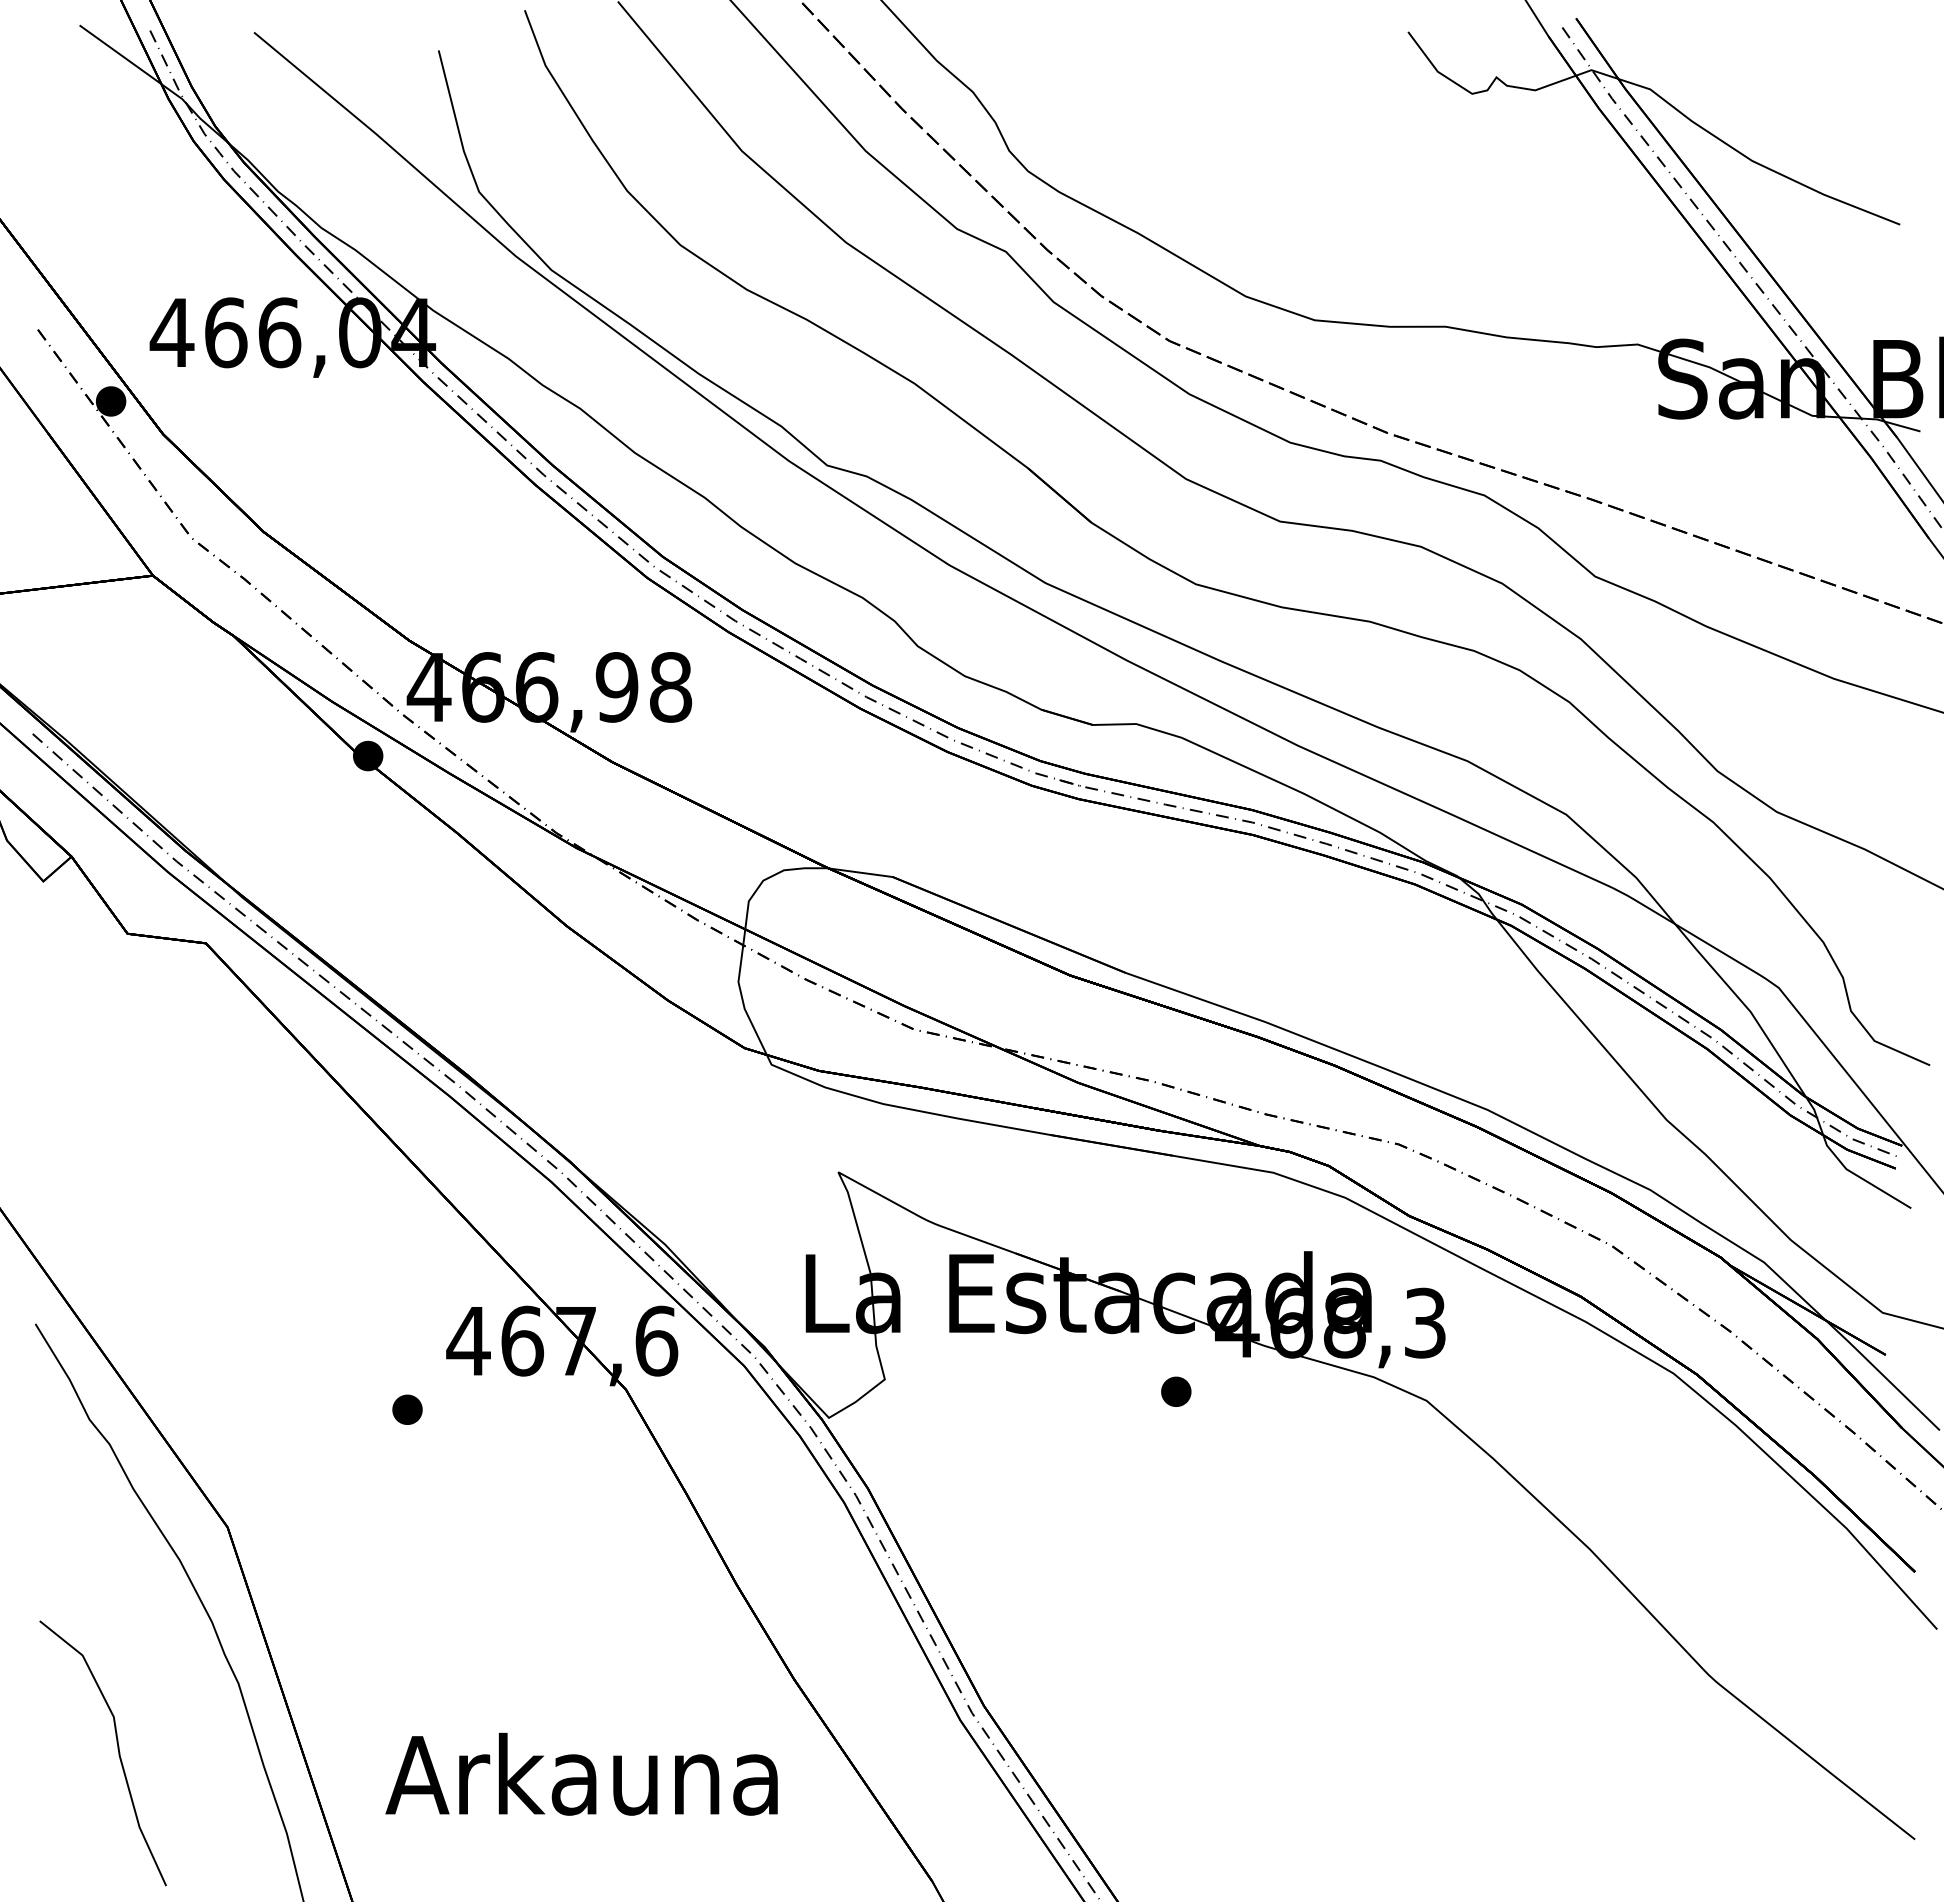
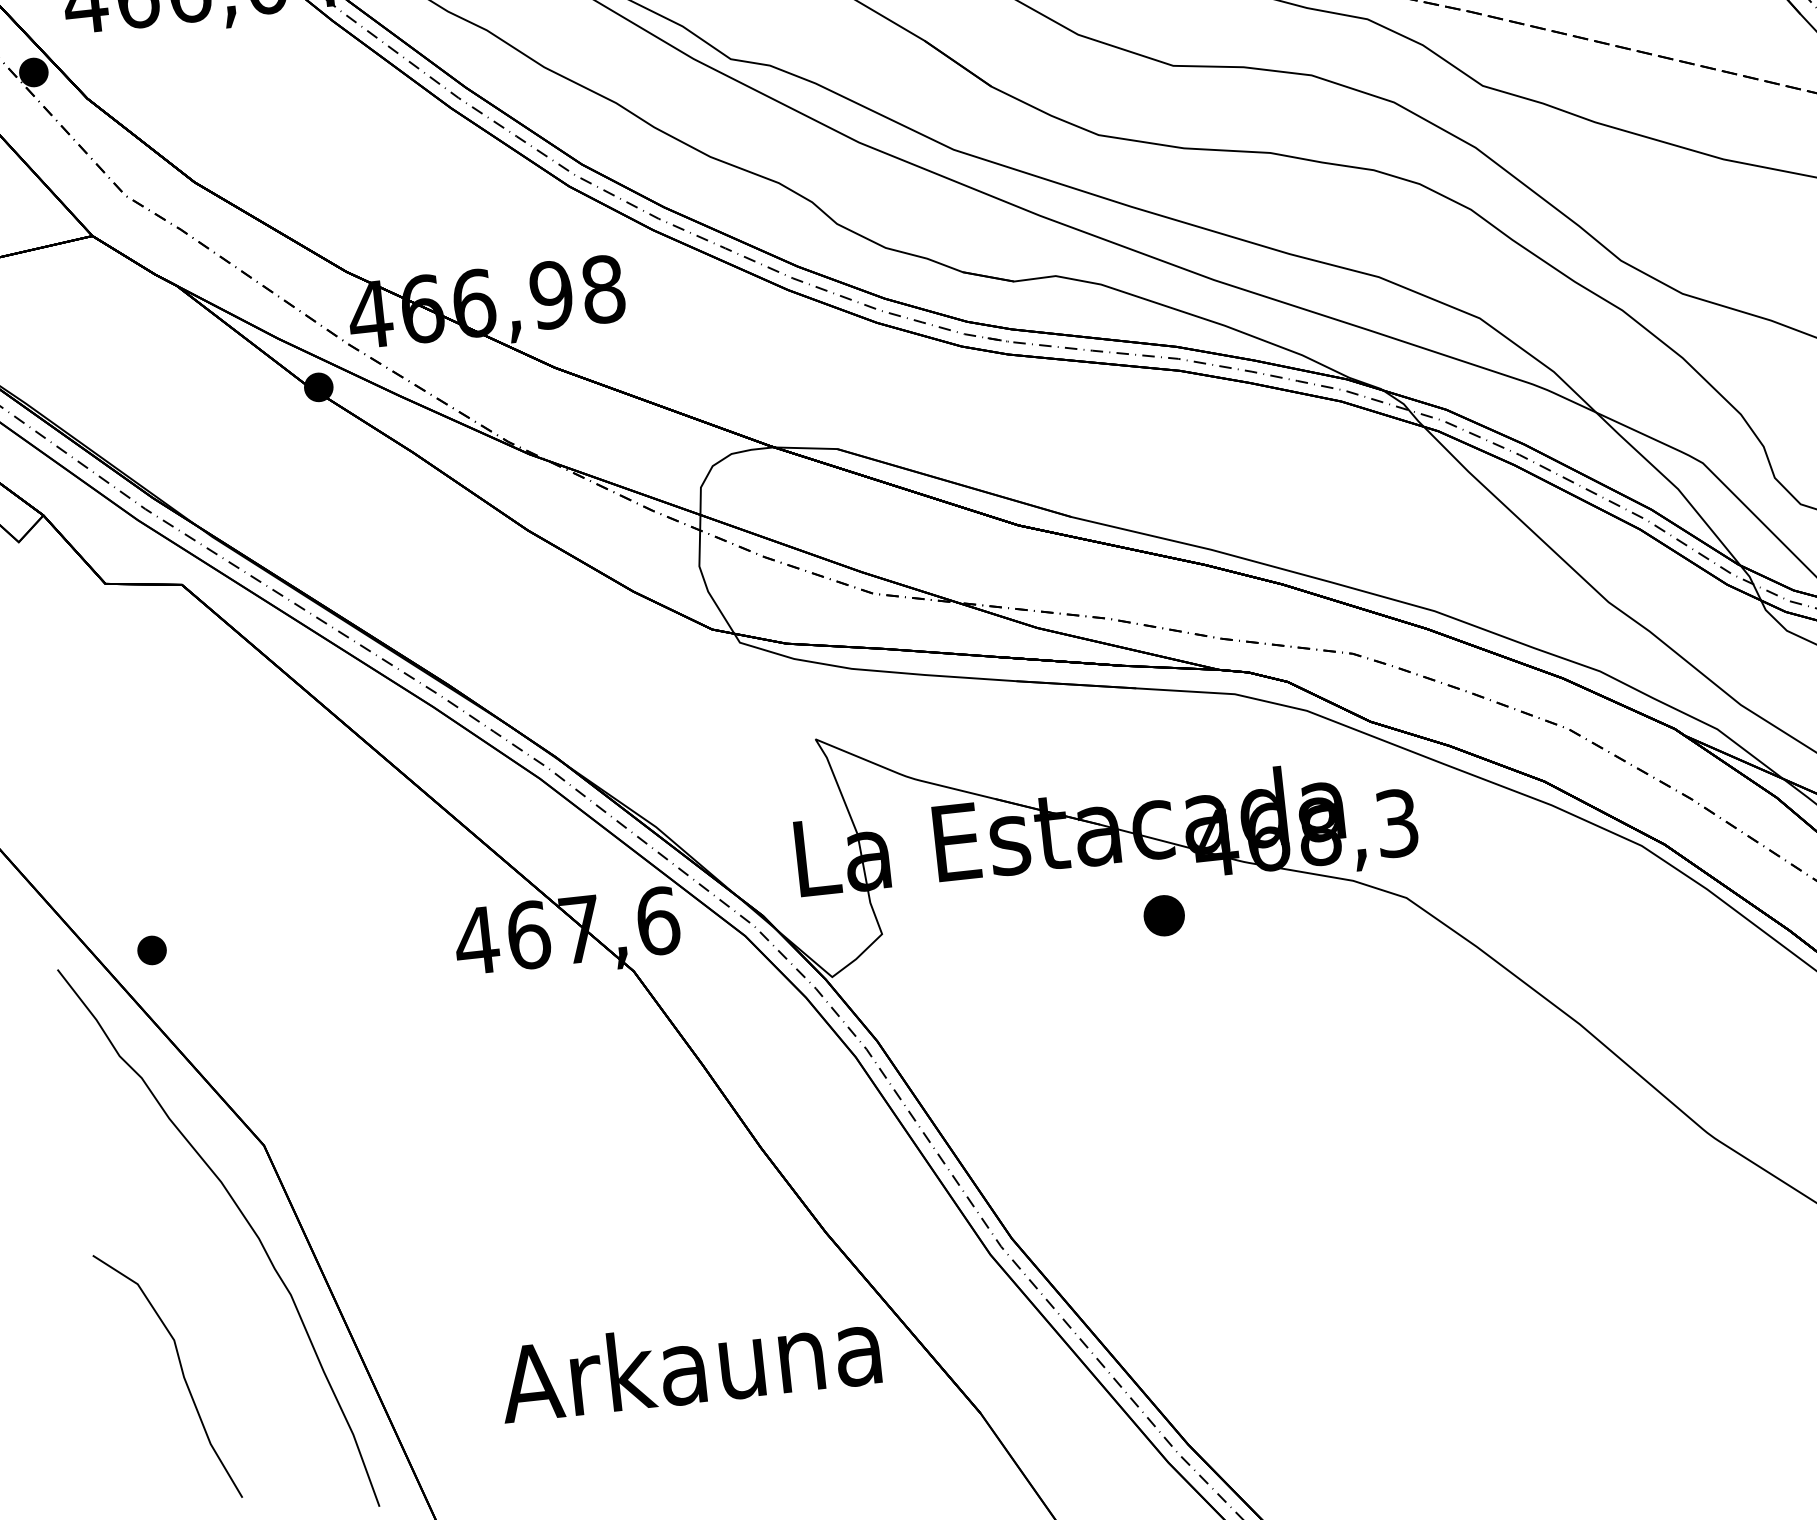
part: (1176, 1391) -> (1164, 915), size x1.4
part: (407, 1409) -> (152, 950), moved
text: (581, 1773) -> (689, 1363), moved

